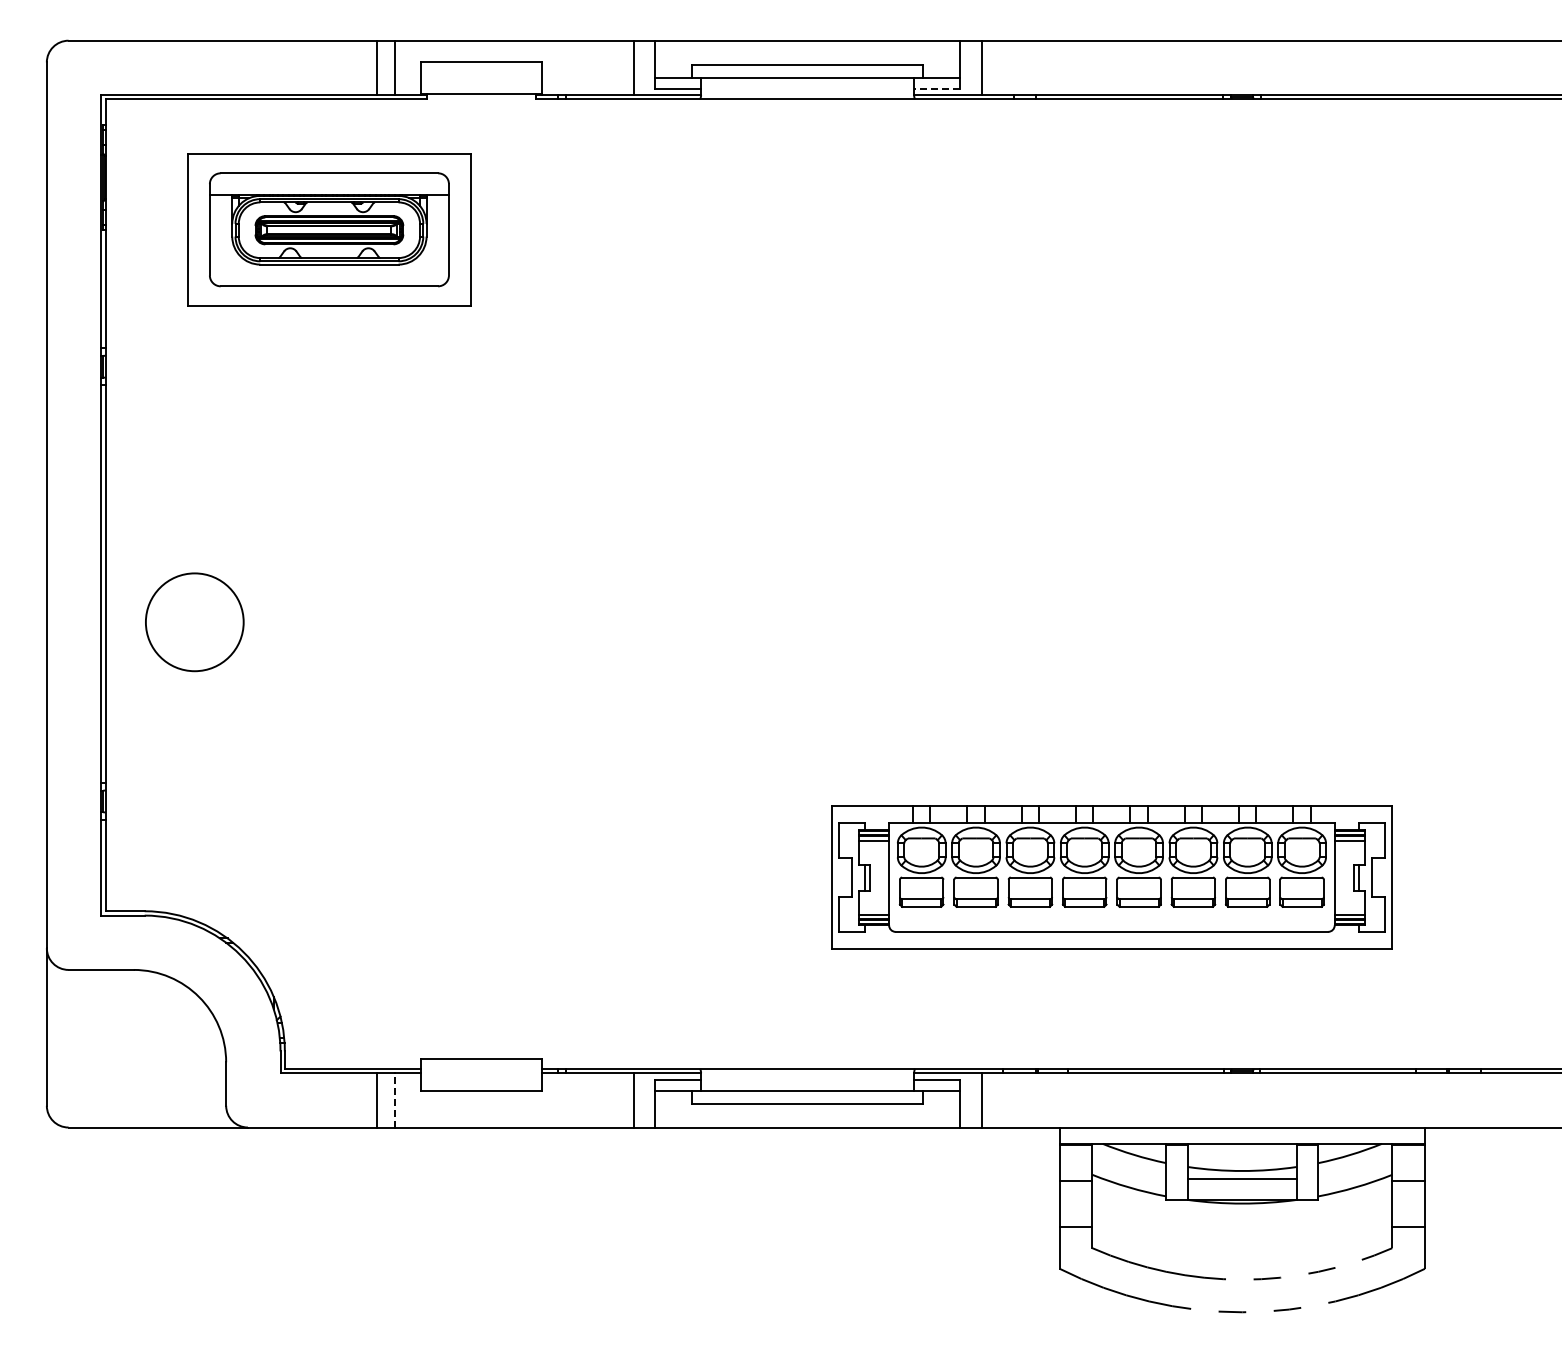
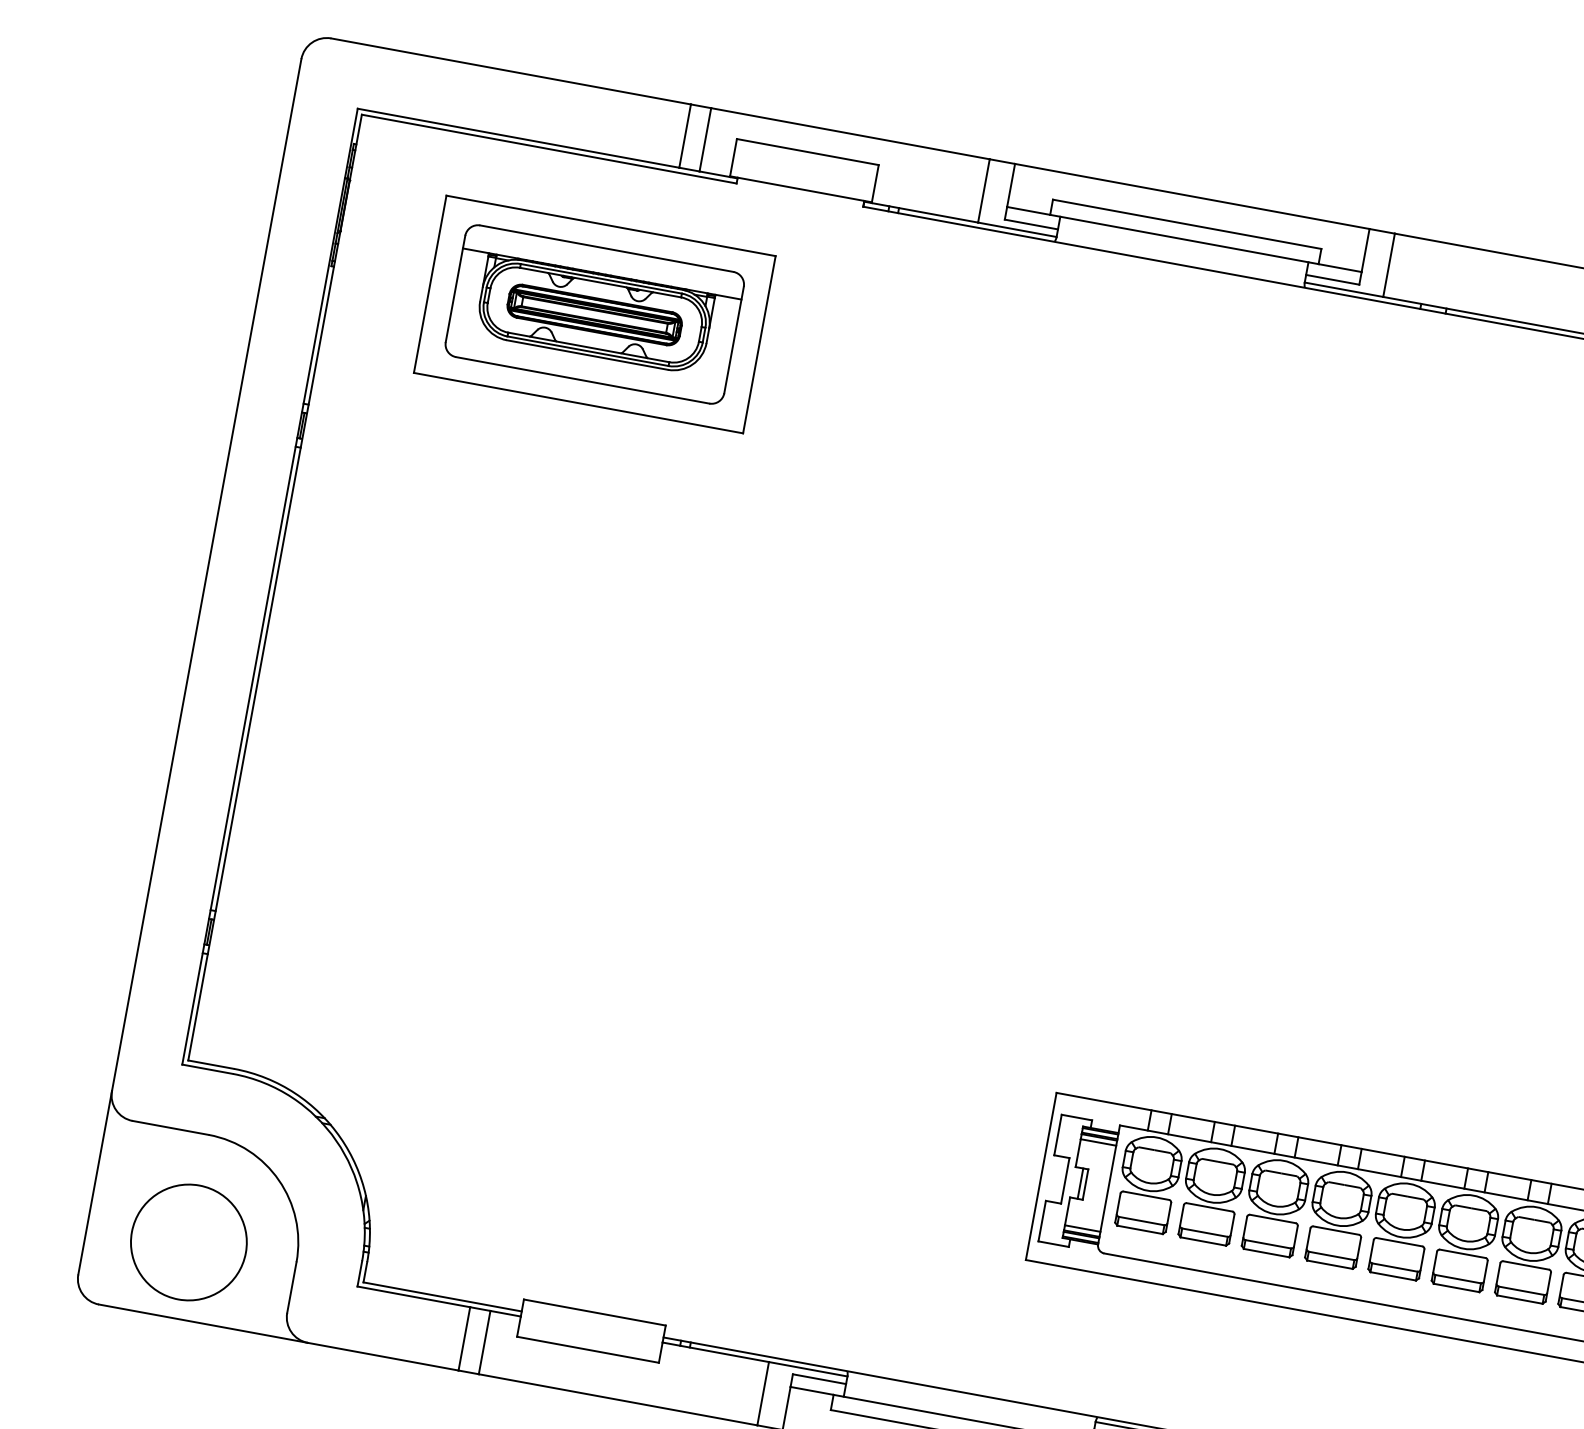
line: (936, 88) -> (1332, 279), dashed -> solid
circle: (194, 622) -> (188, 1242), moved
line: (394, 1099) -> (484, 1341), dashed -> solid

